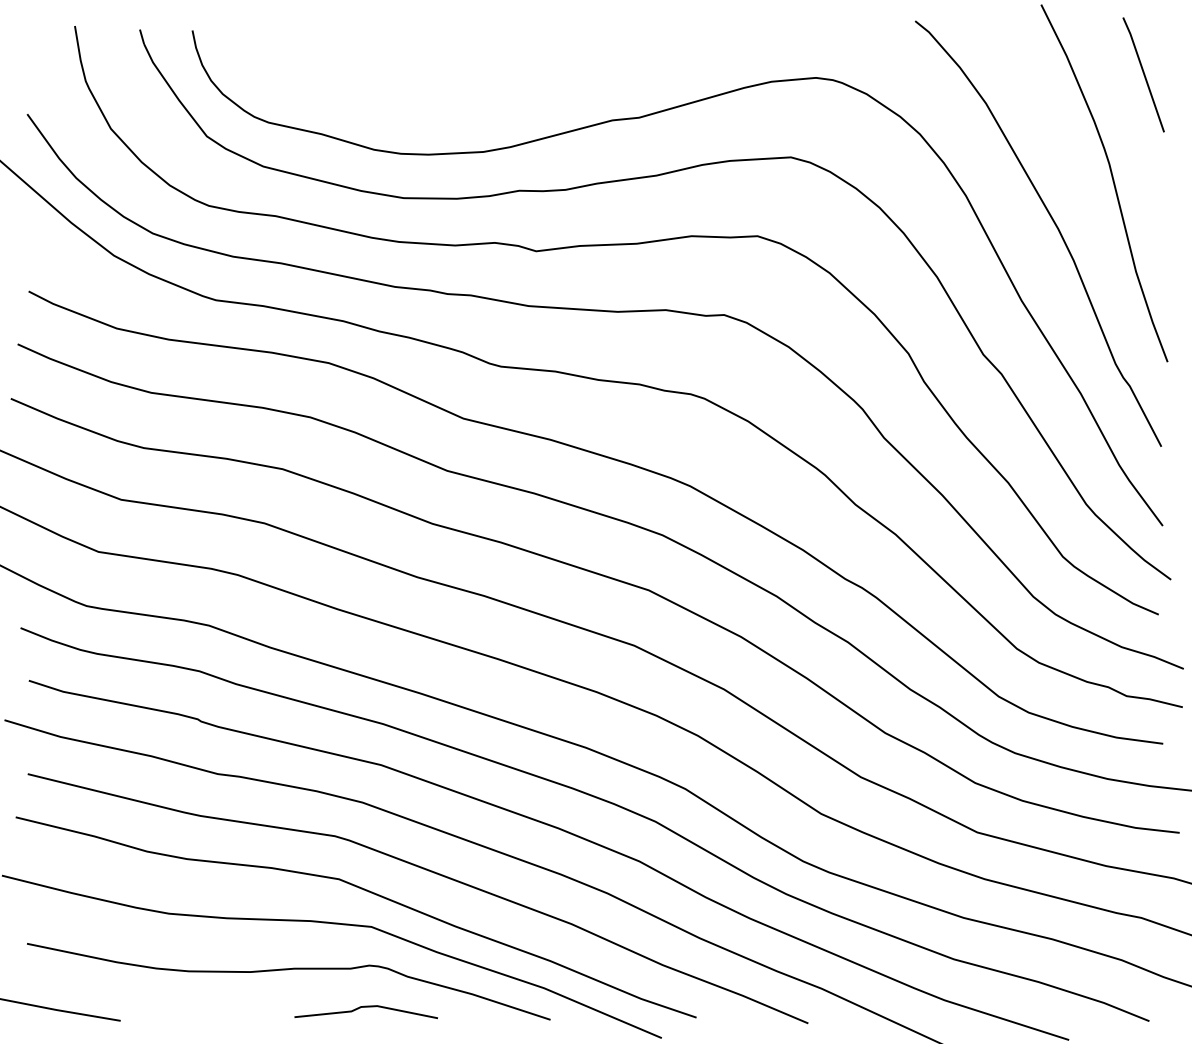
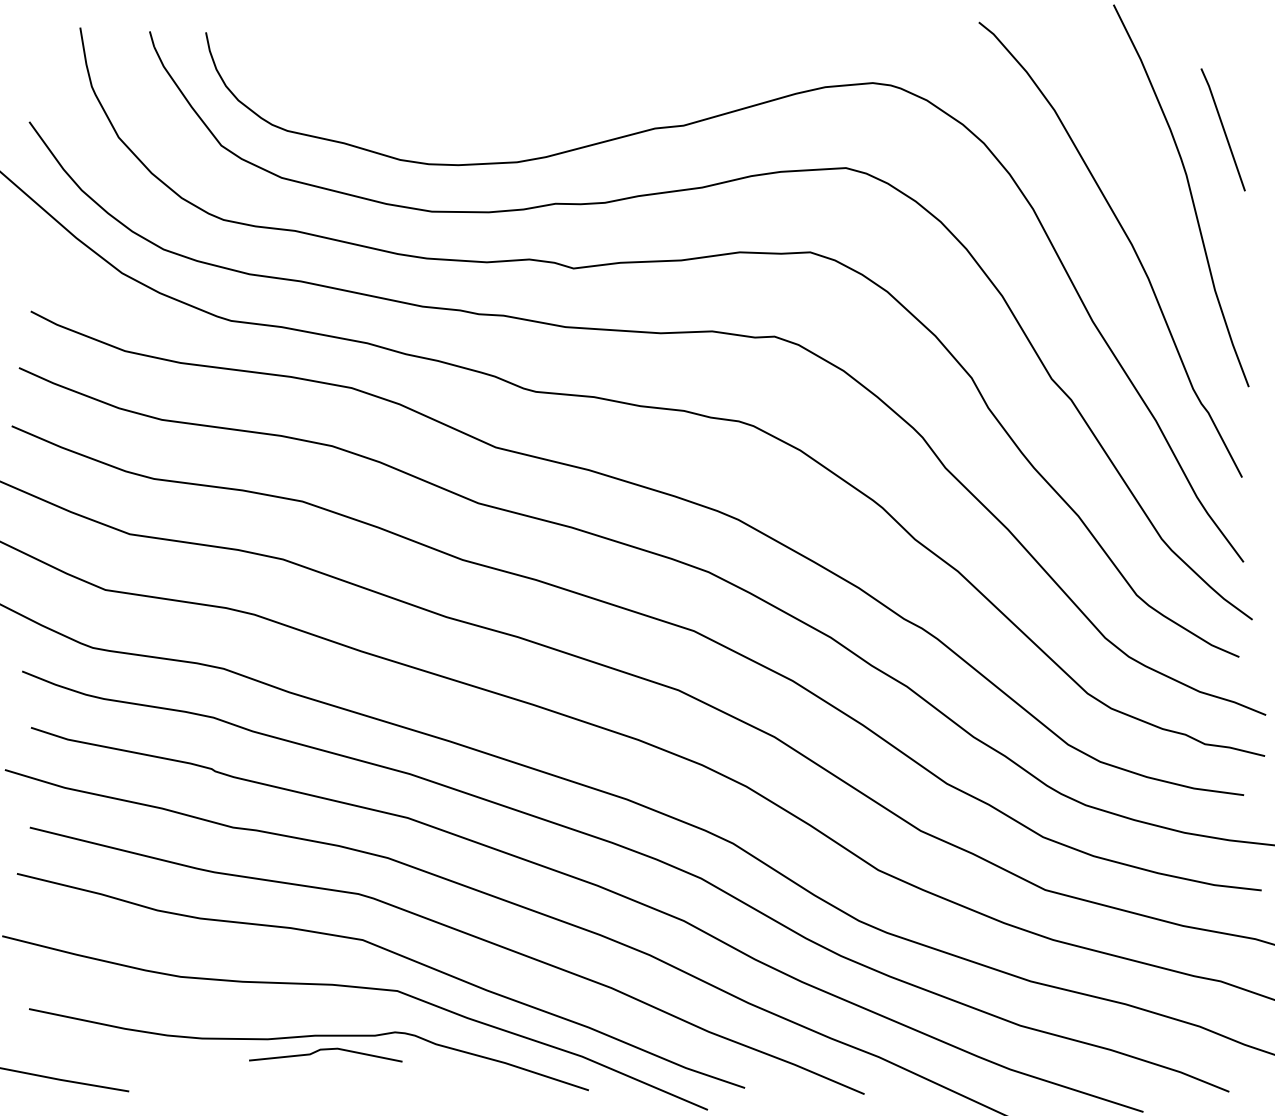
line: (1143, 73) -> (1222, 128), moved
line: (365, 1007) -> (325, 1050), moved

